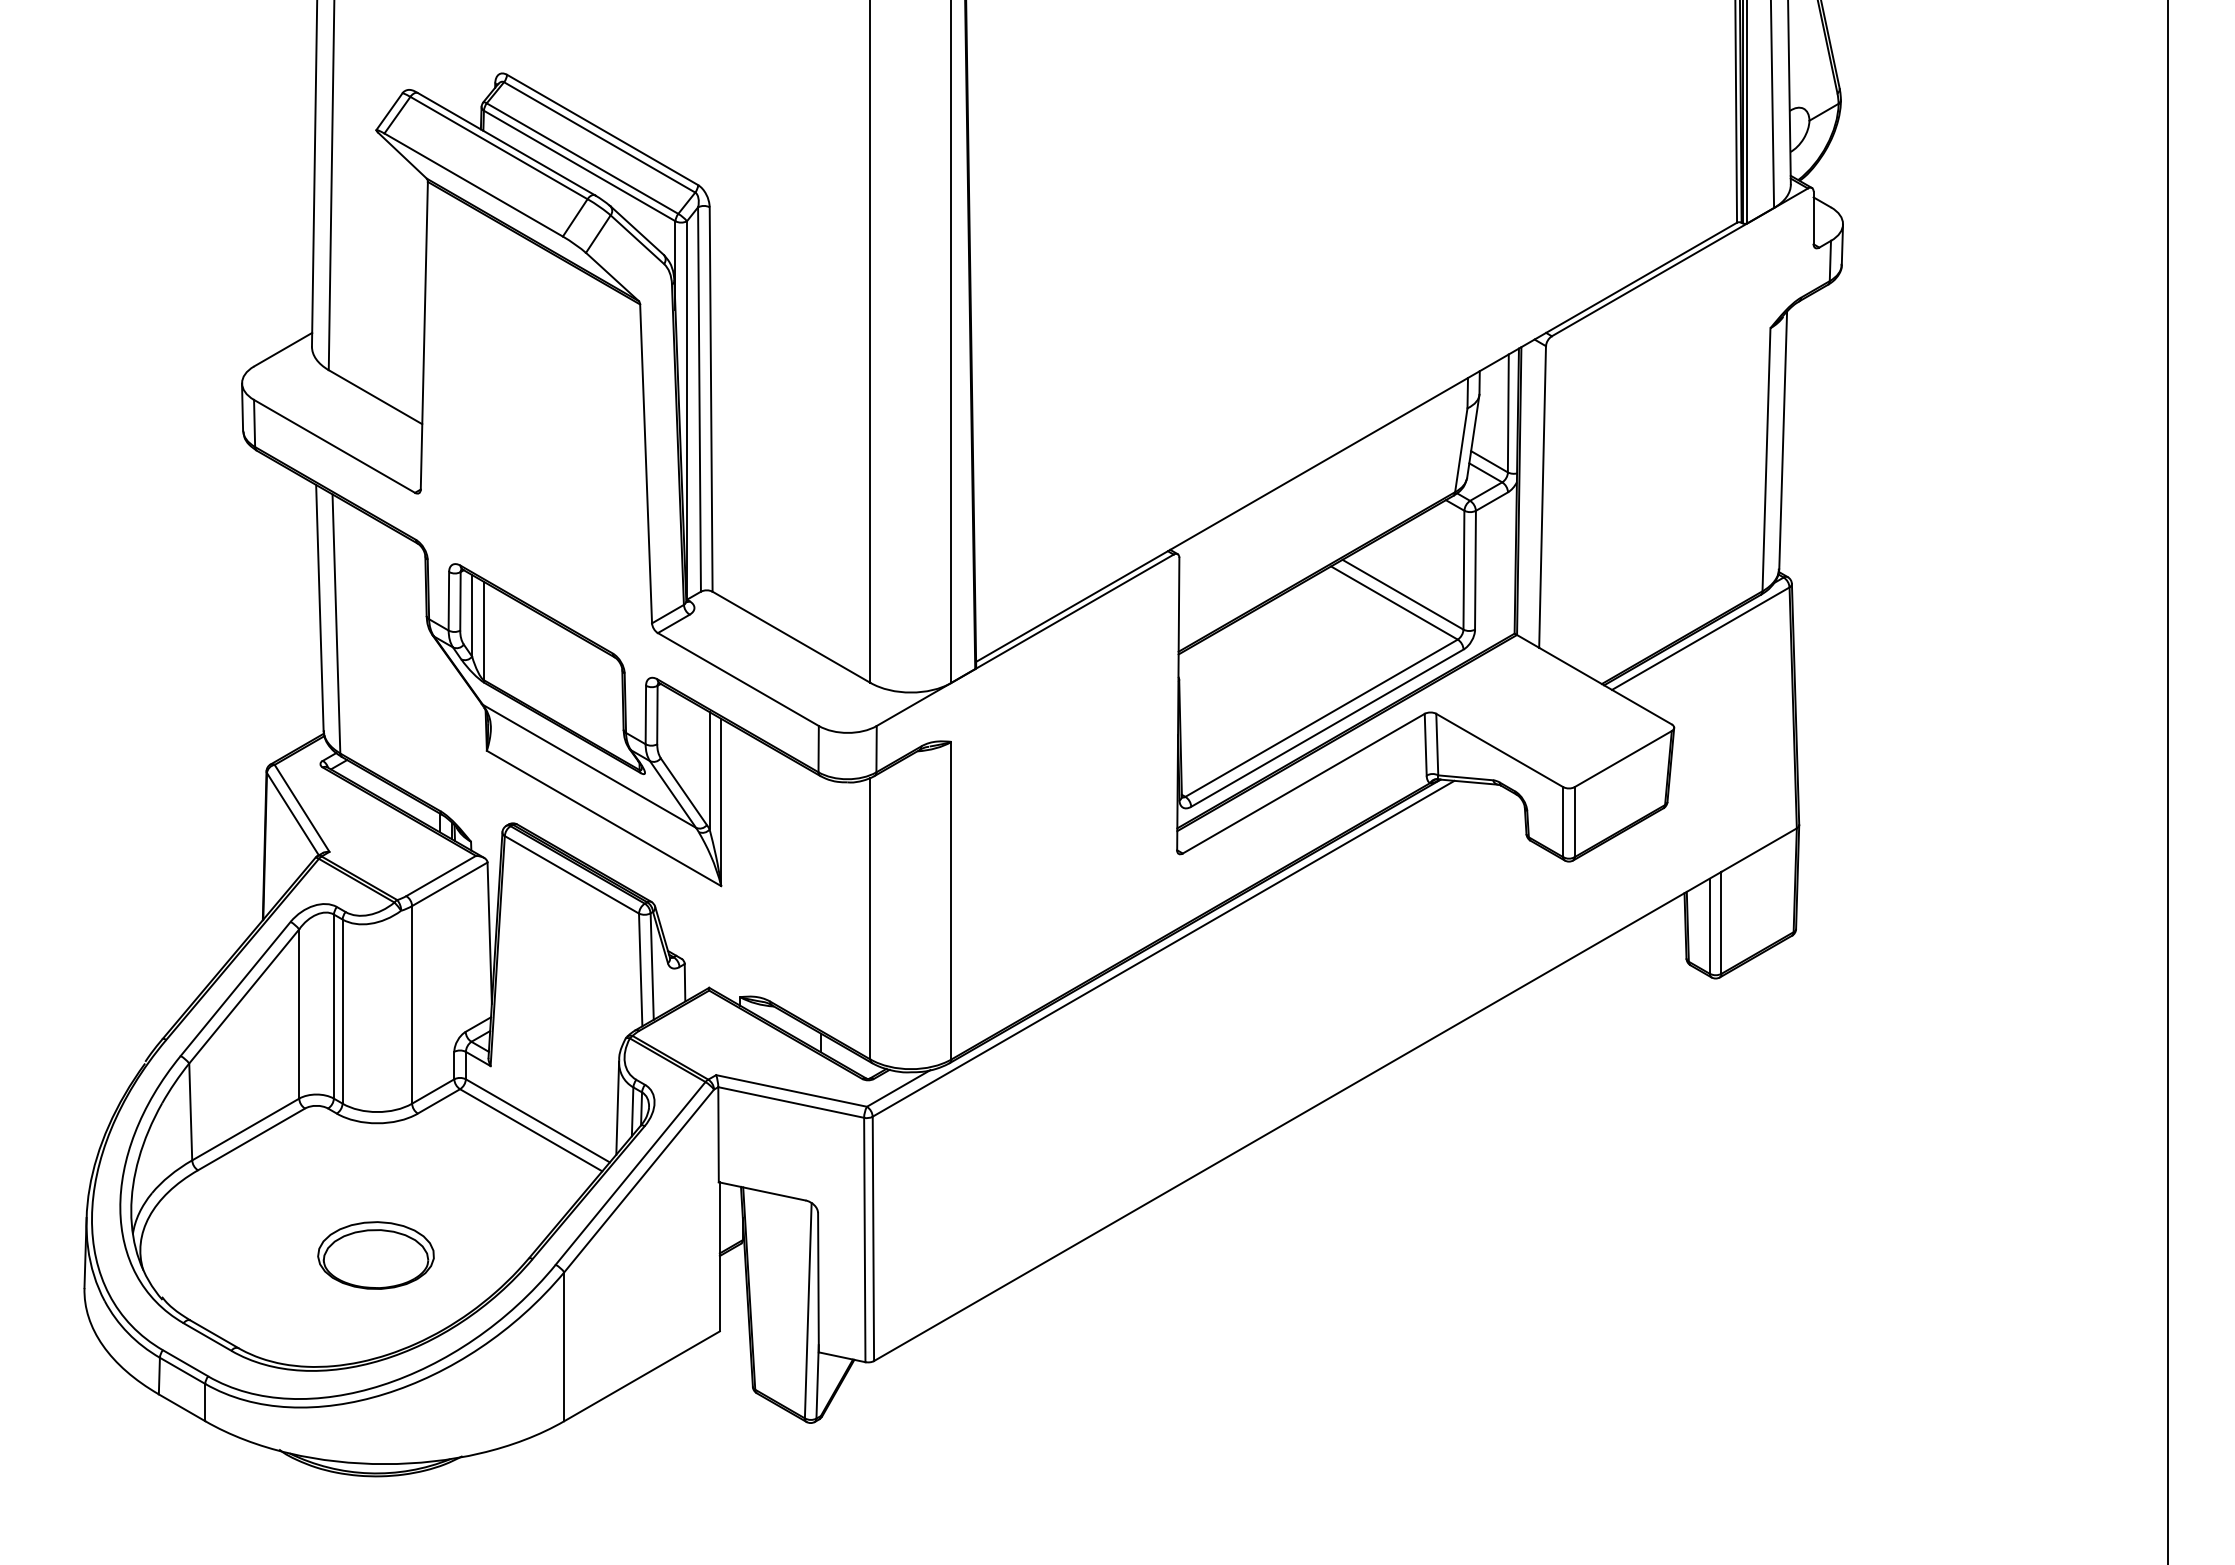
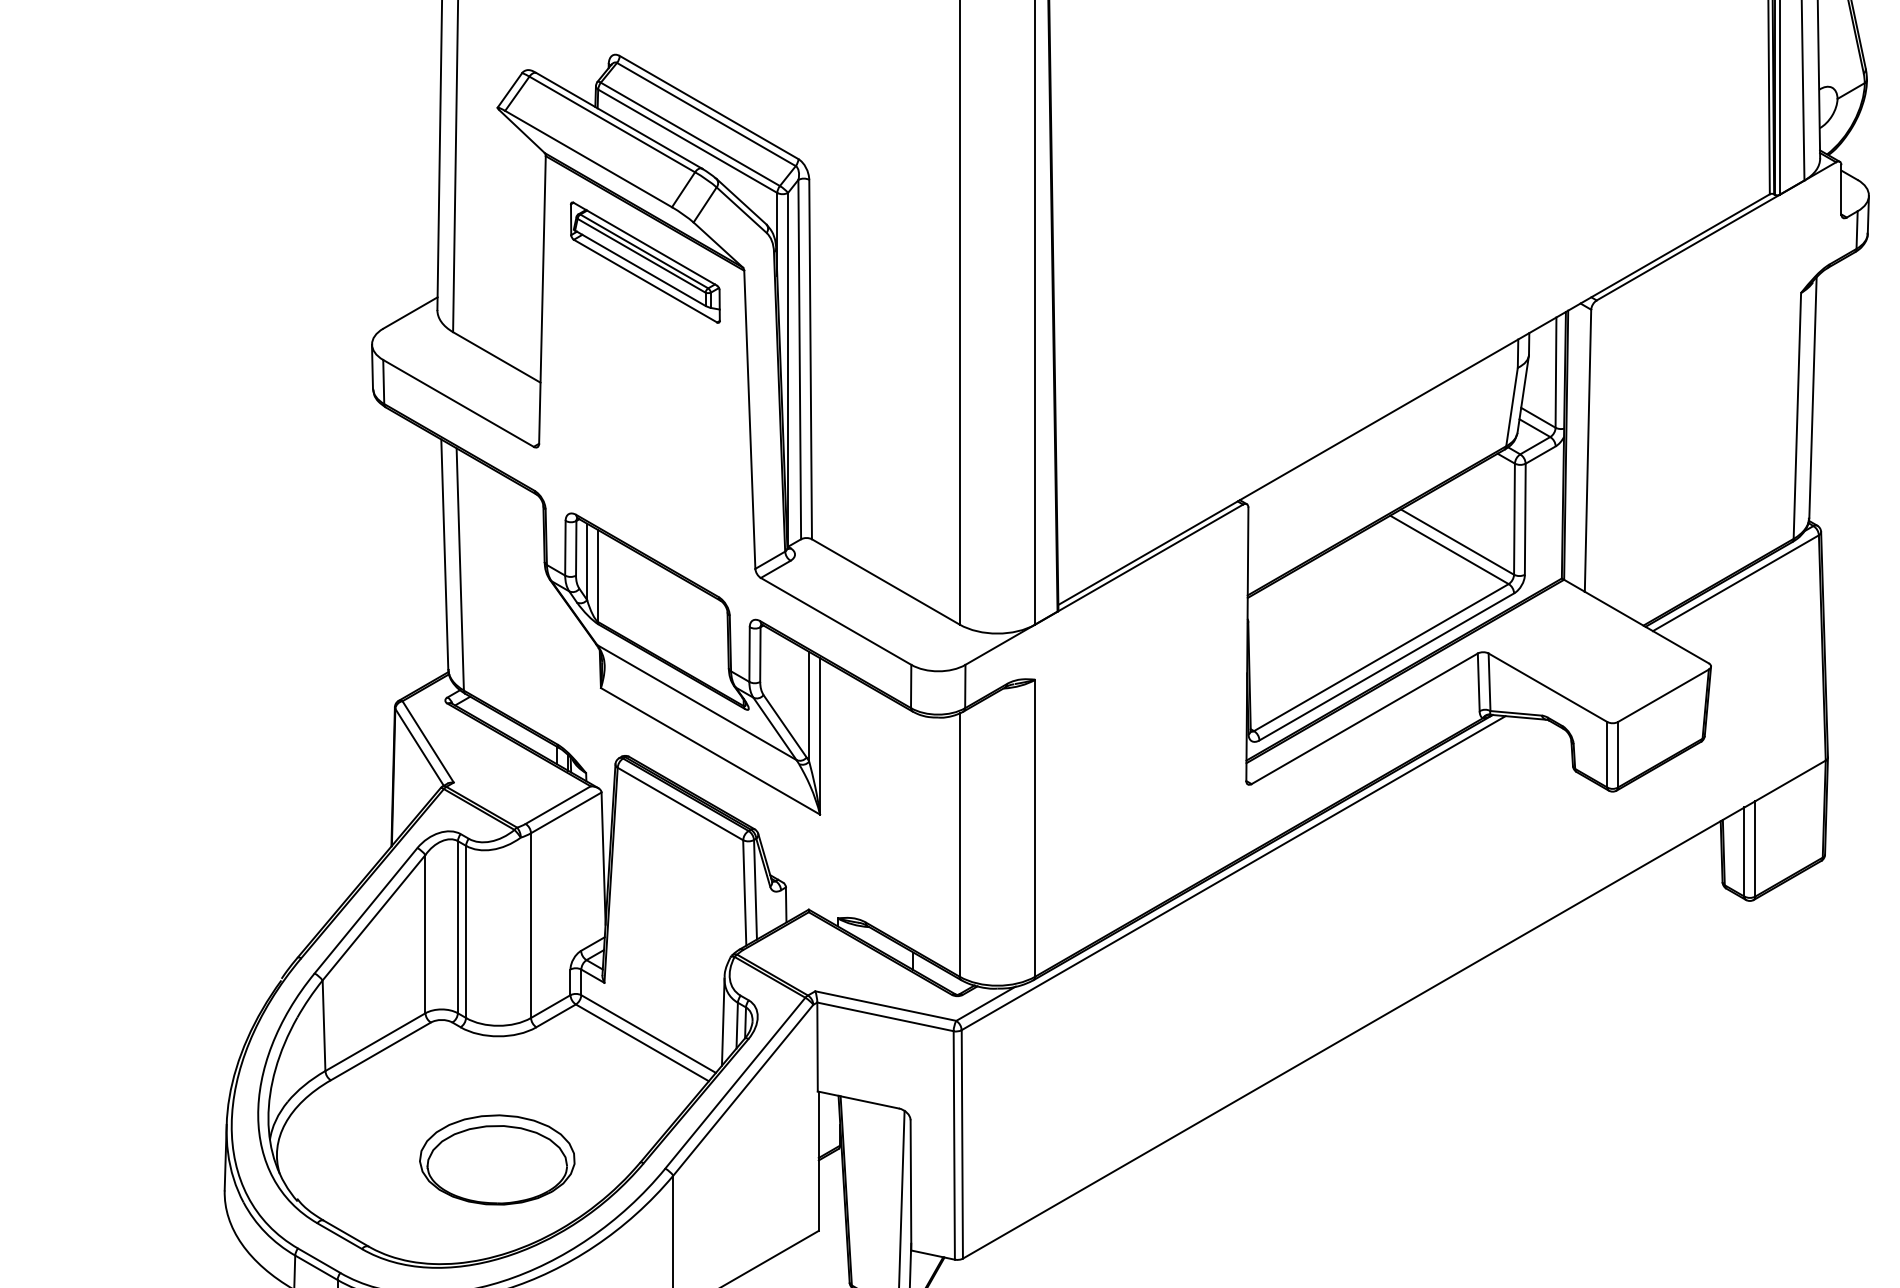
part: (534, 295) -> (645, 262), added
part: (375, 1255) -> (496, 1159), size x1.43

